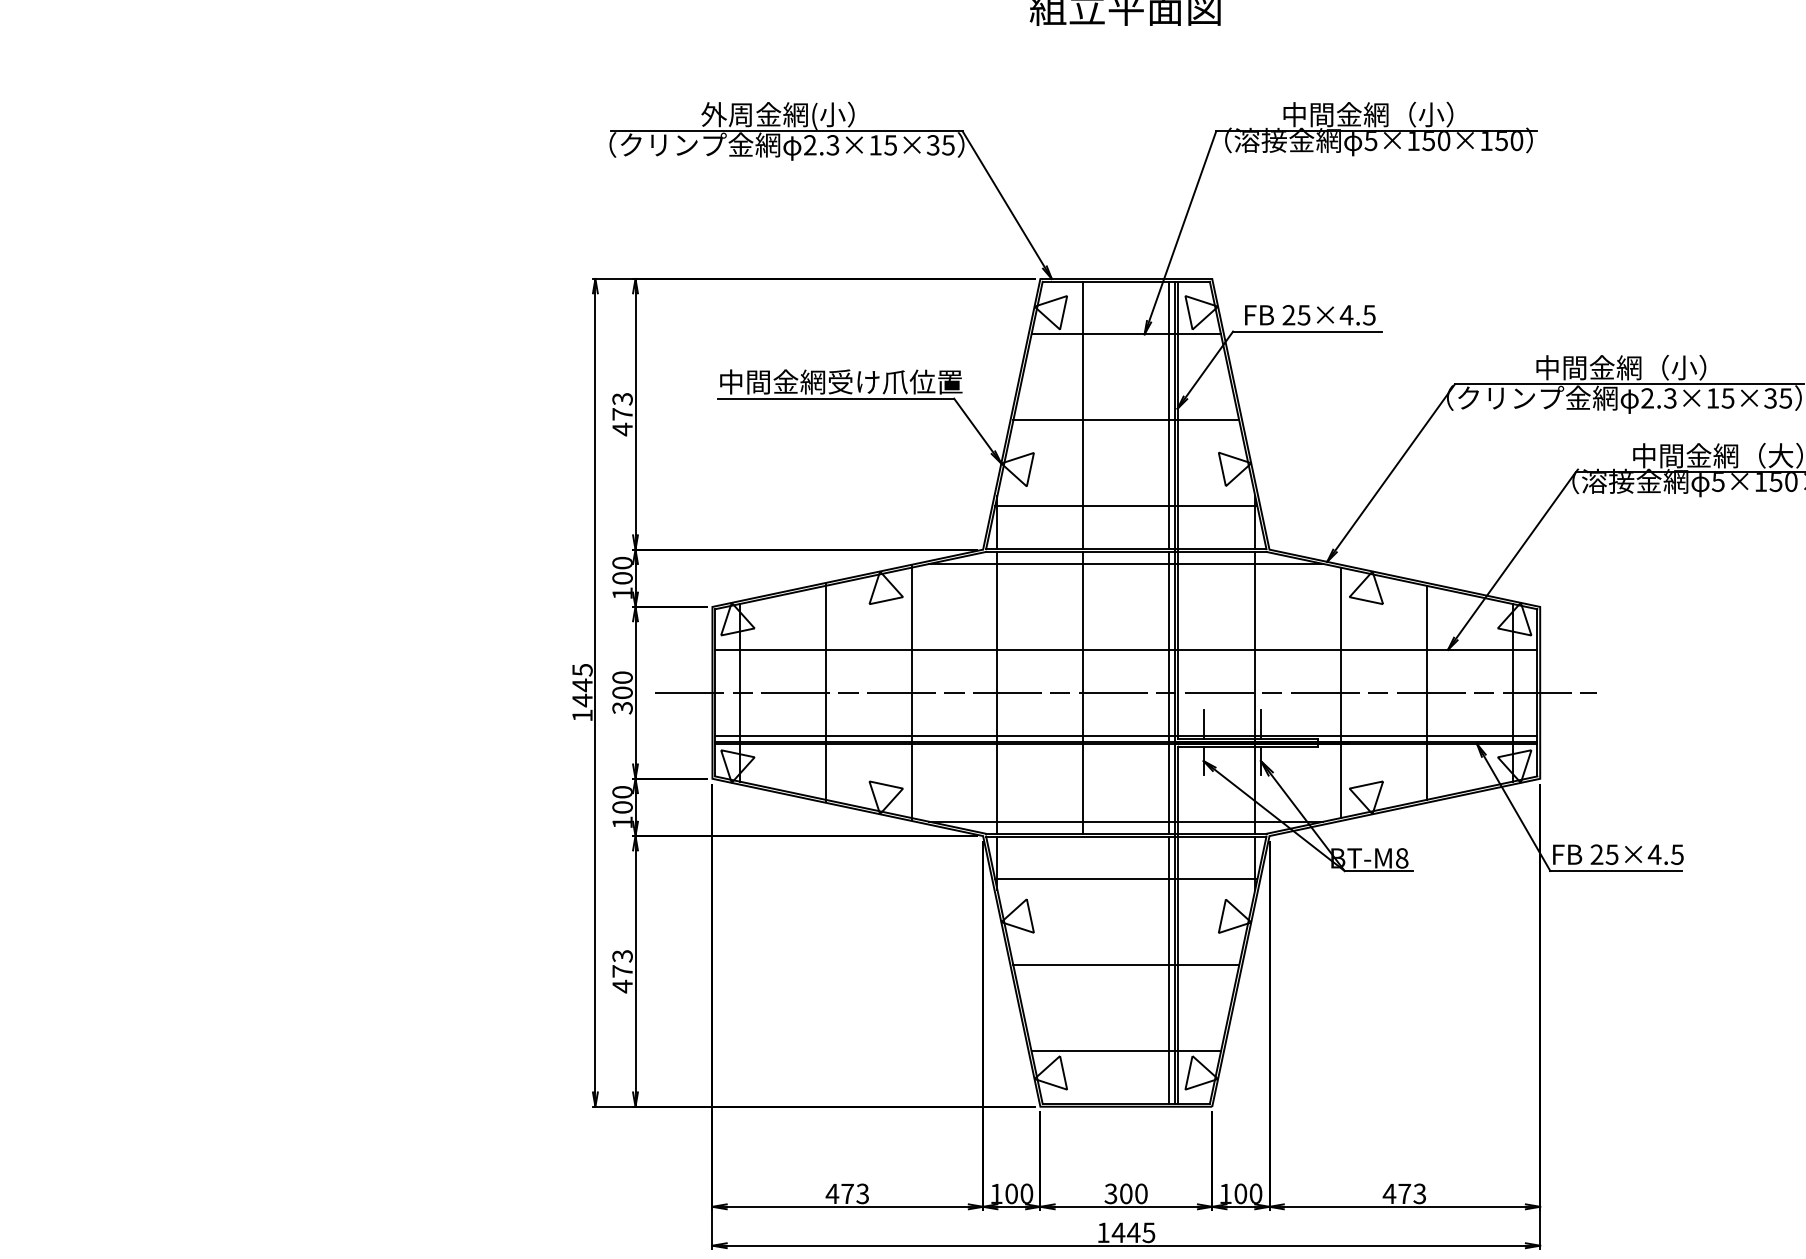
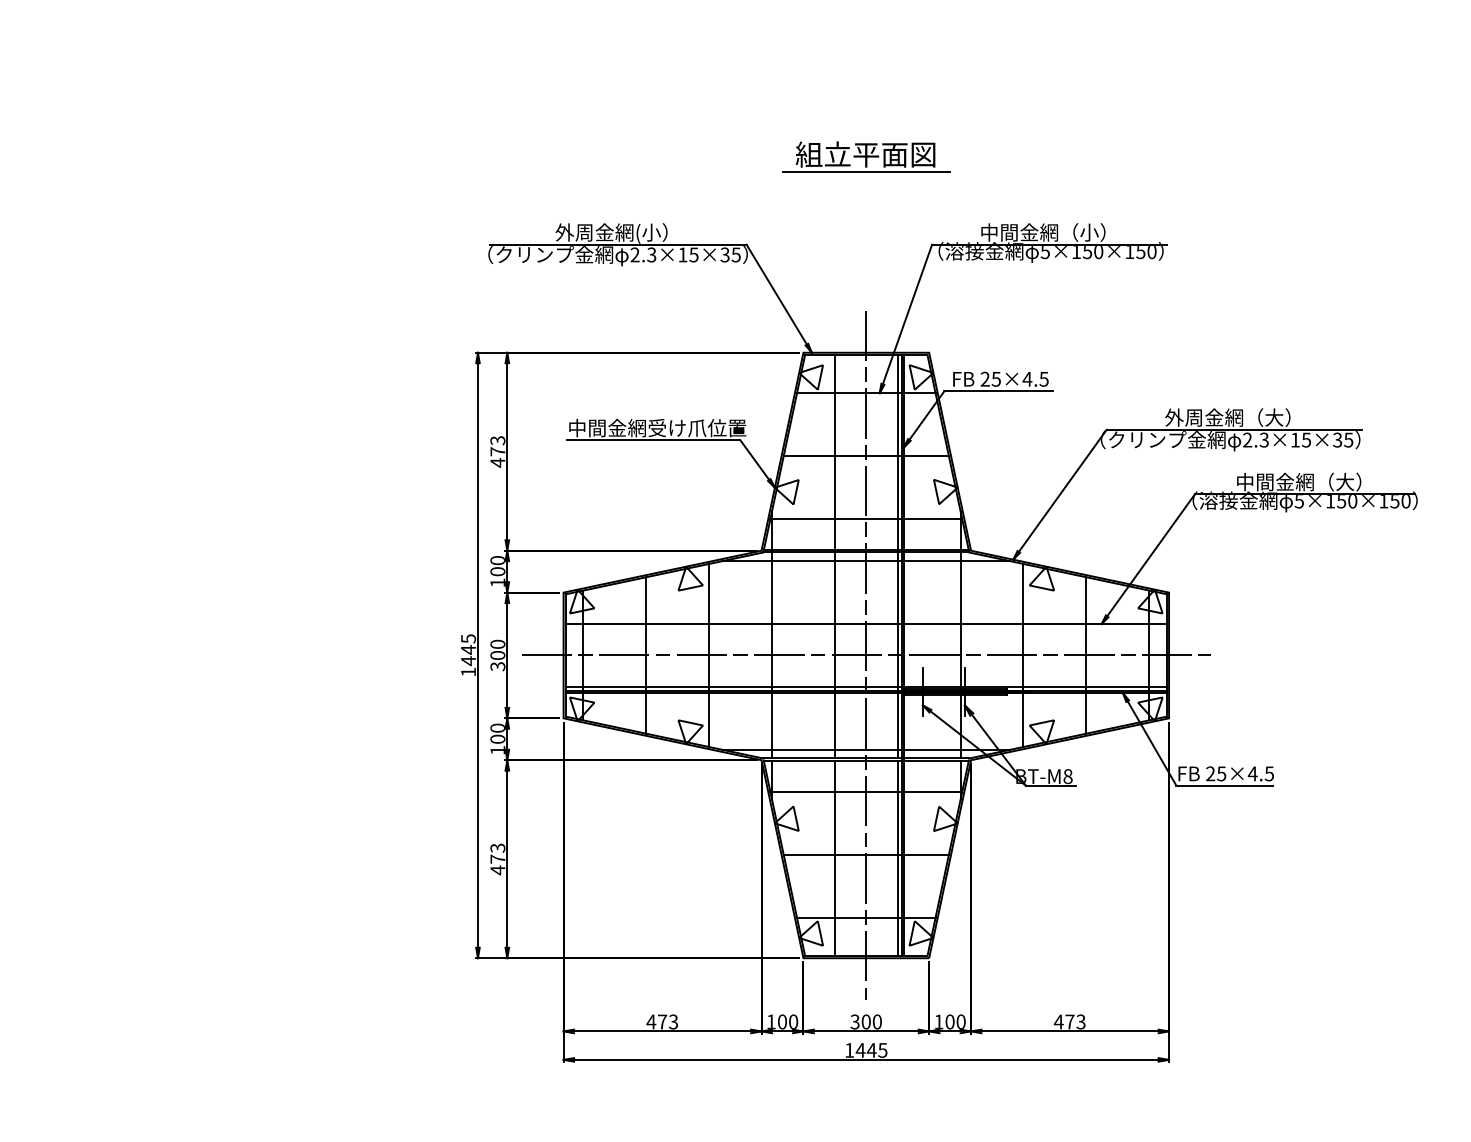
line: (1126, 31) -> (866, 171), added
text: (1615, 367) -> (1224, 417), 中間金網（小） -> 外周金網（大）
line: (1126, 692) -> (866, 655), added
line: (1082, 970) -> (834, 858), added

